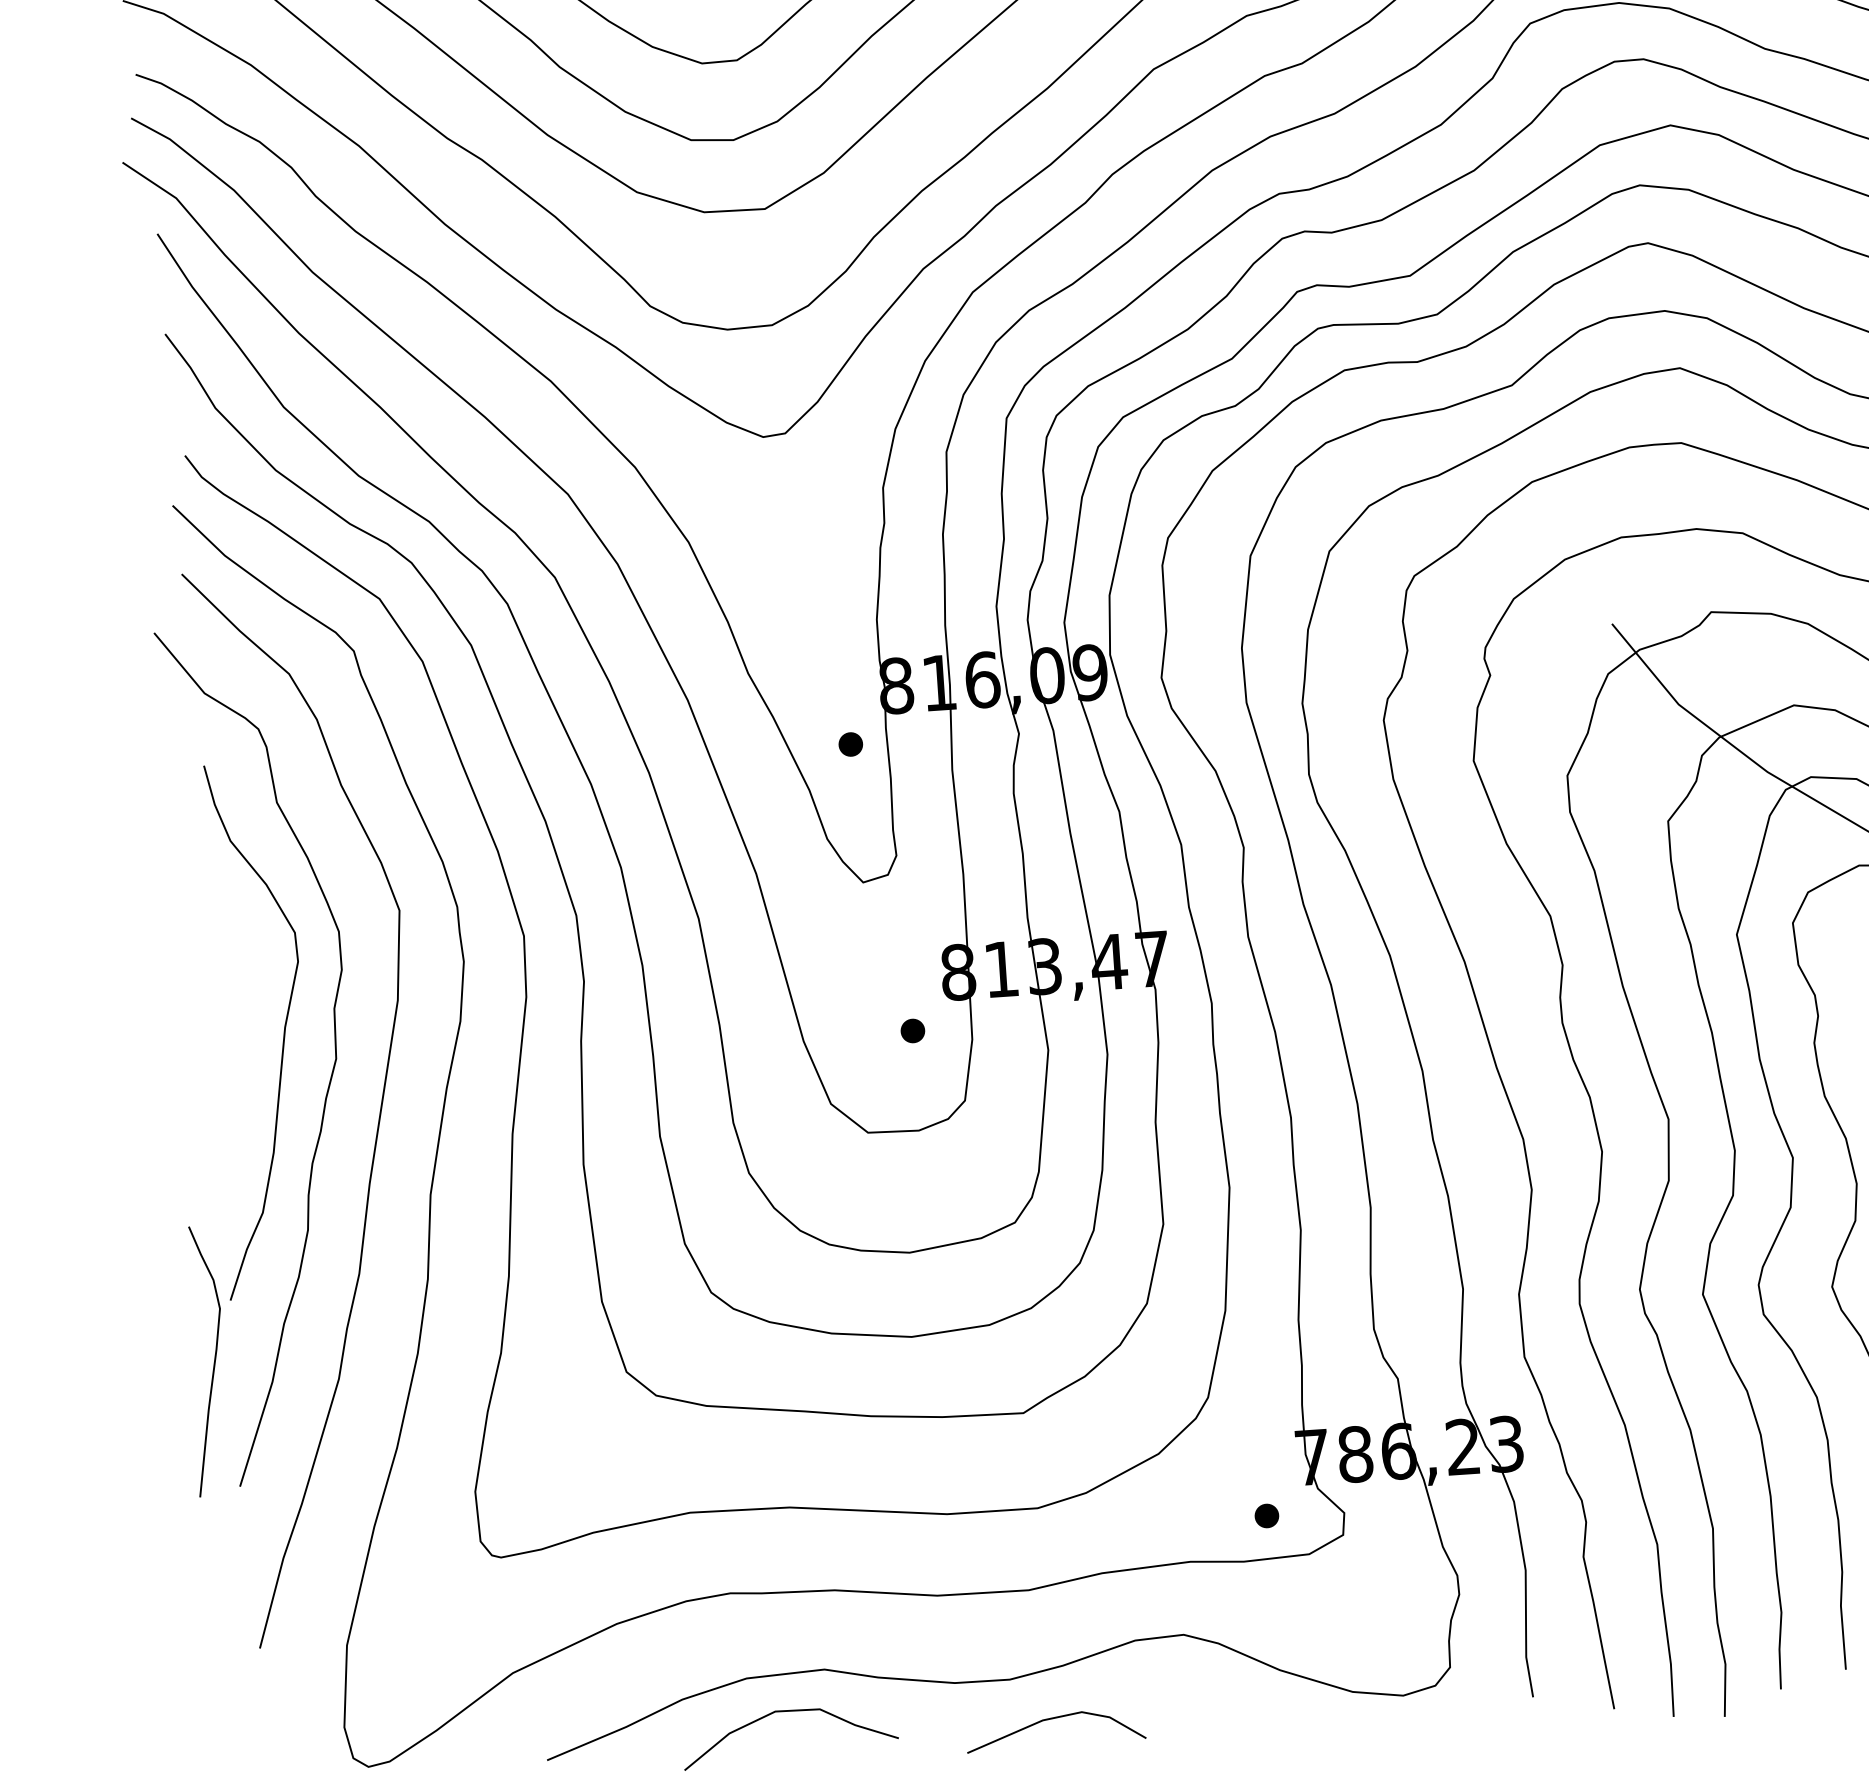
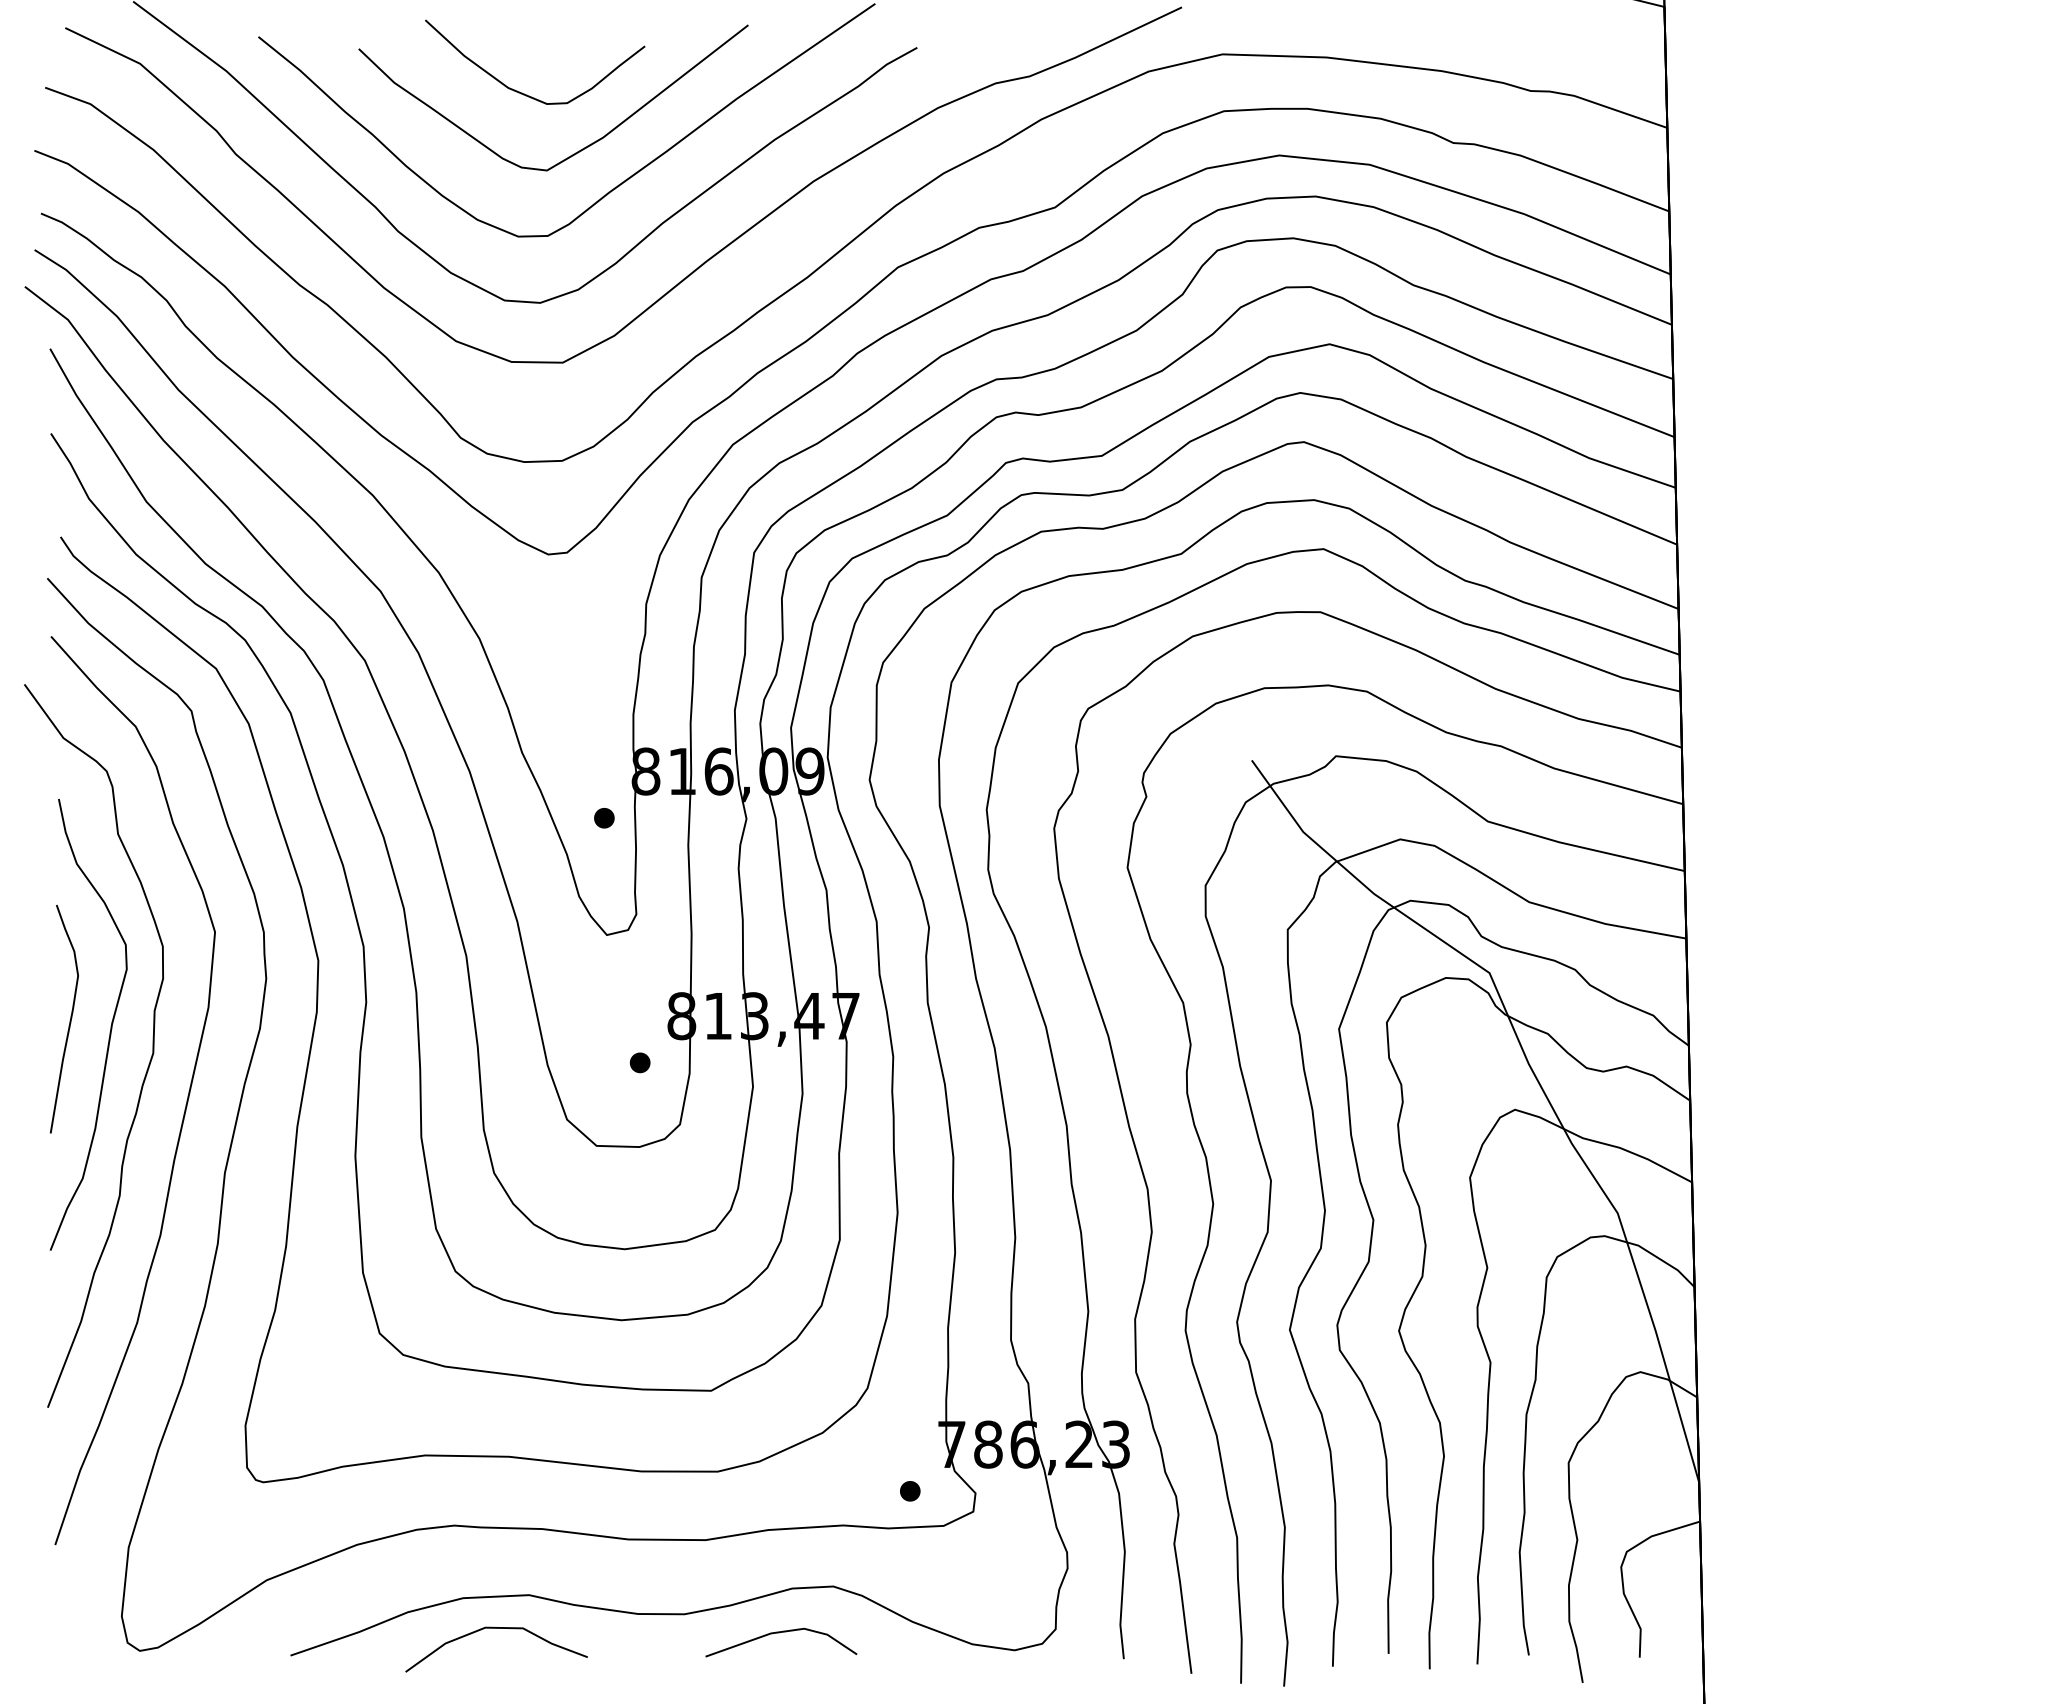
curve: (213, 1362) -> (69, 1020), moved
line: (1052, 1719) -> (779, 1633), moved

